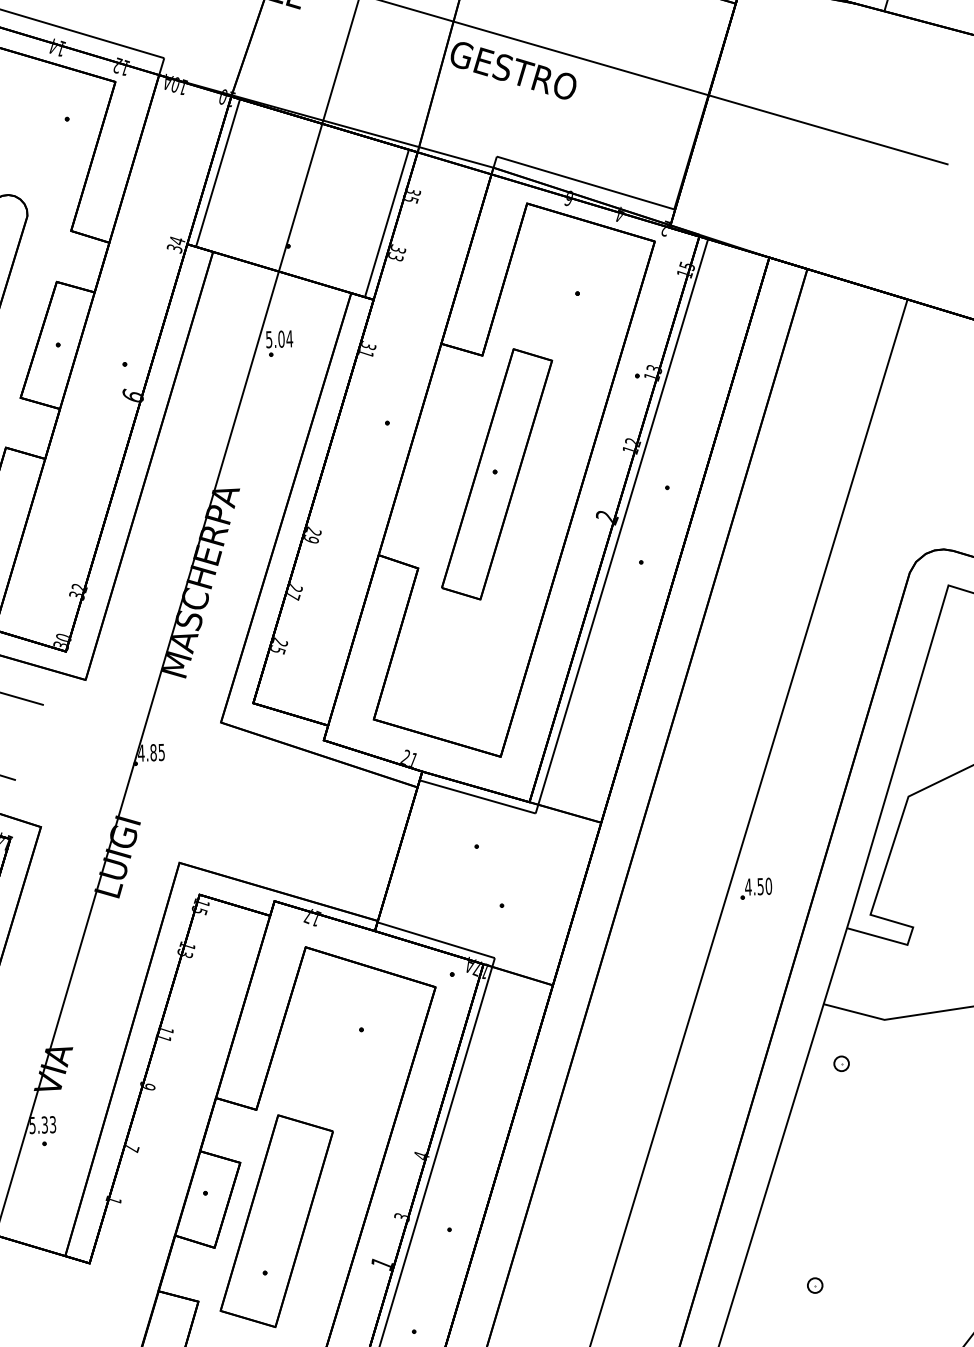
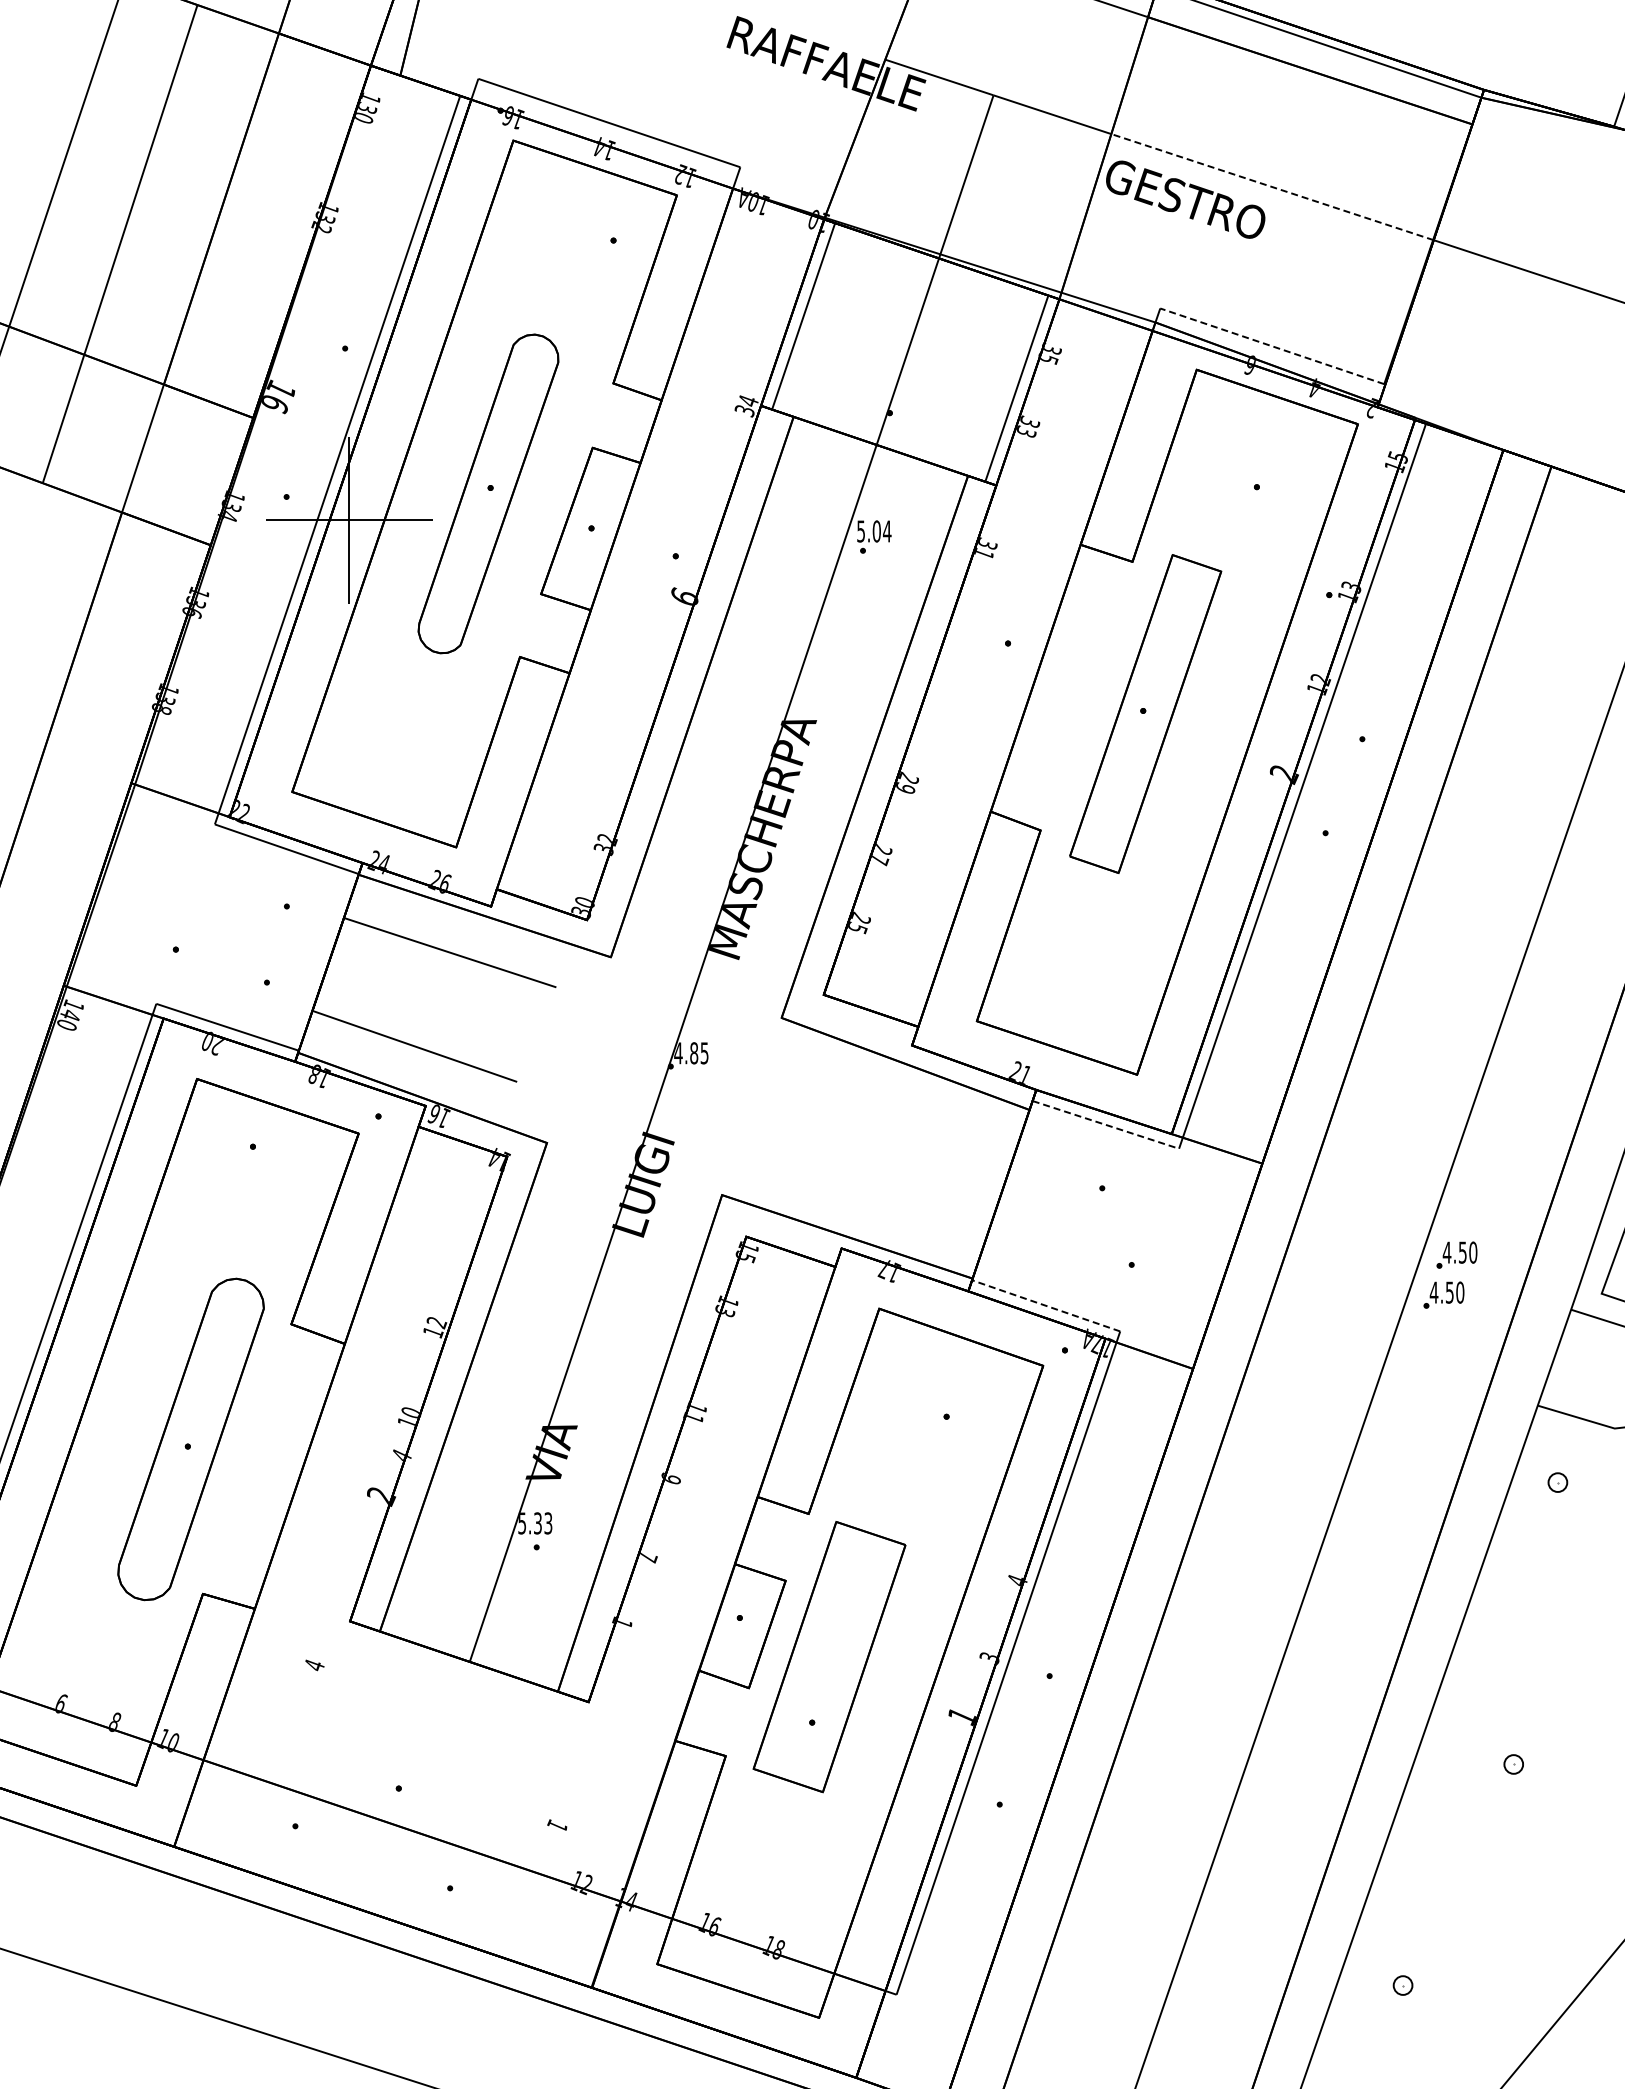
line: (581, 58) -> (1272, 187), solid -> dashed
line: (584, 183) -> (1271, 346), solid -> dashed
line: (477, 796) -> (1105, 1124), solid -> dashed
part: (746, 919) -> (1443, 1294), added
line: (435, 939) -> (1045, 1305), solid -> dashed

